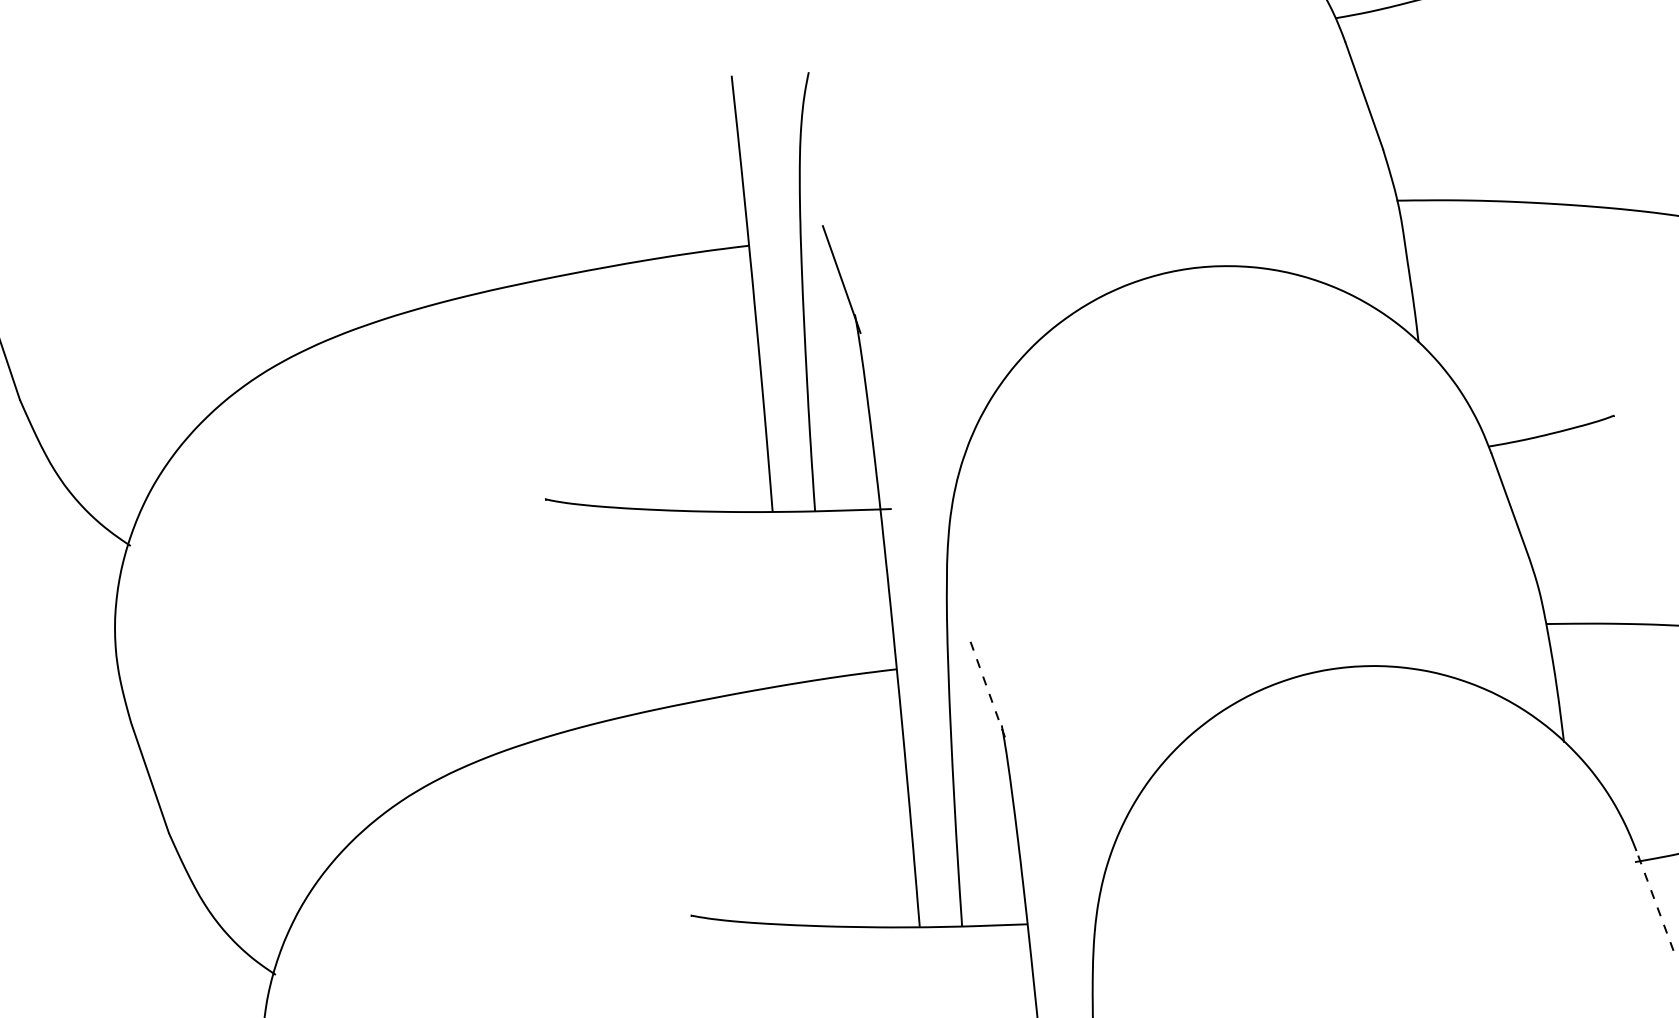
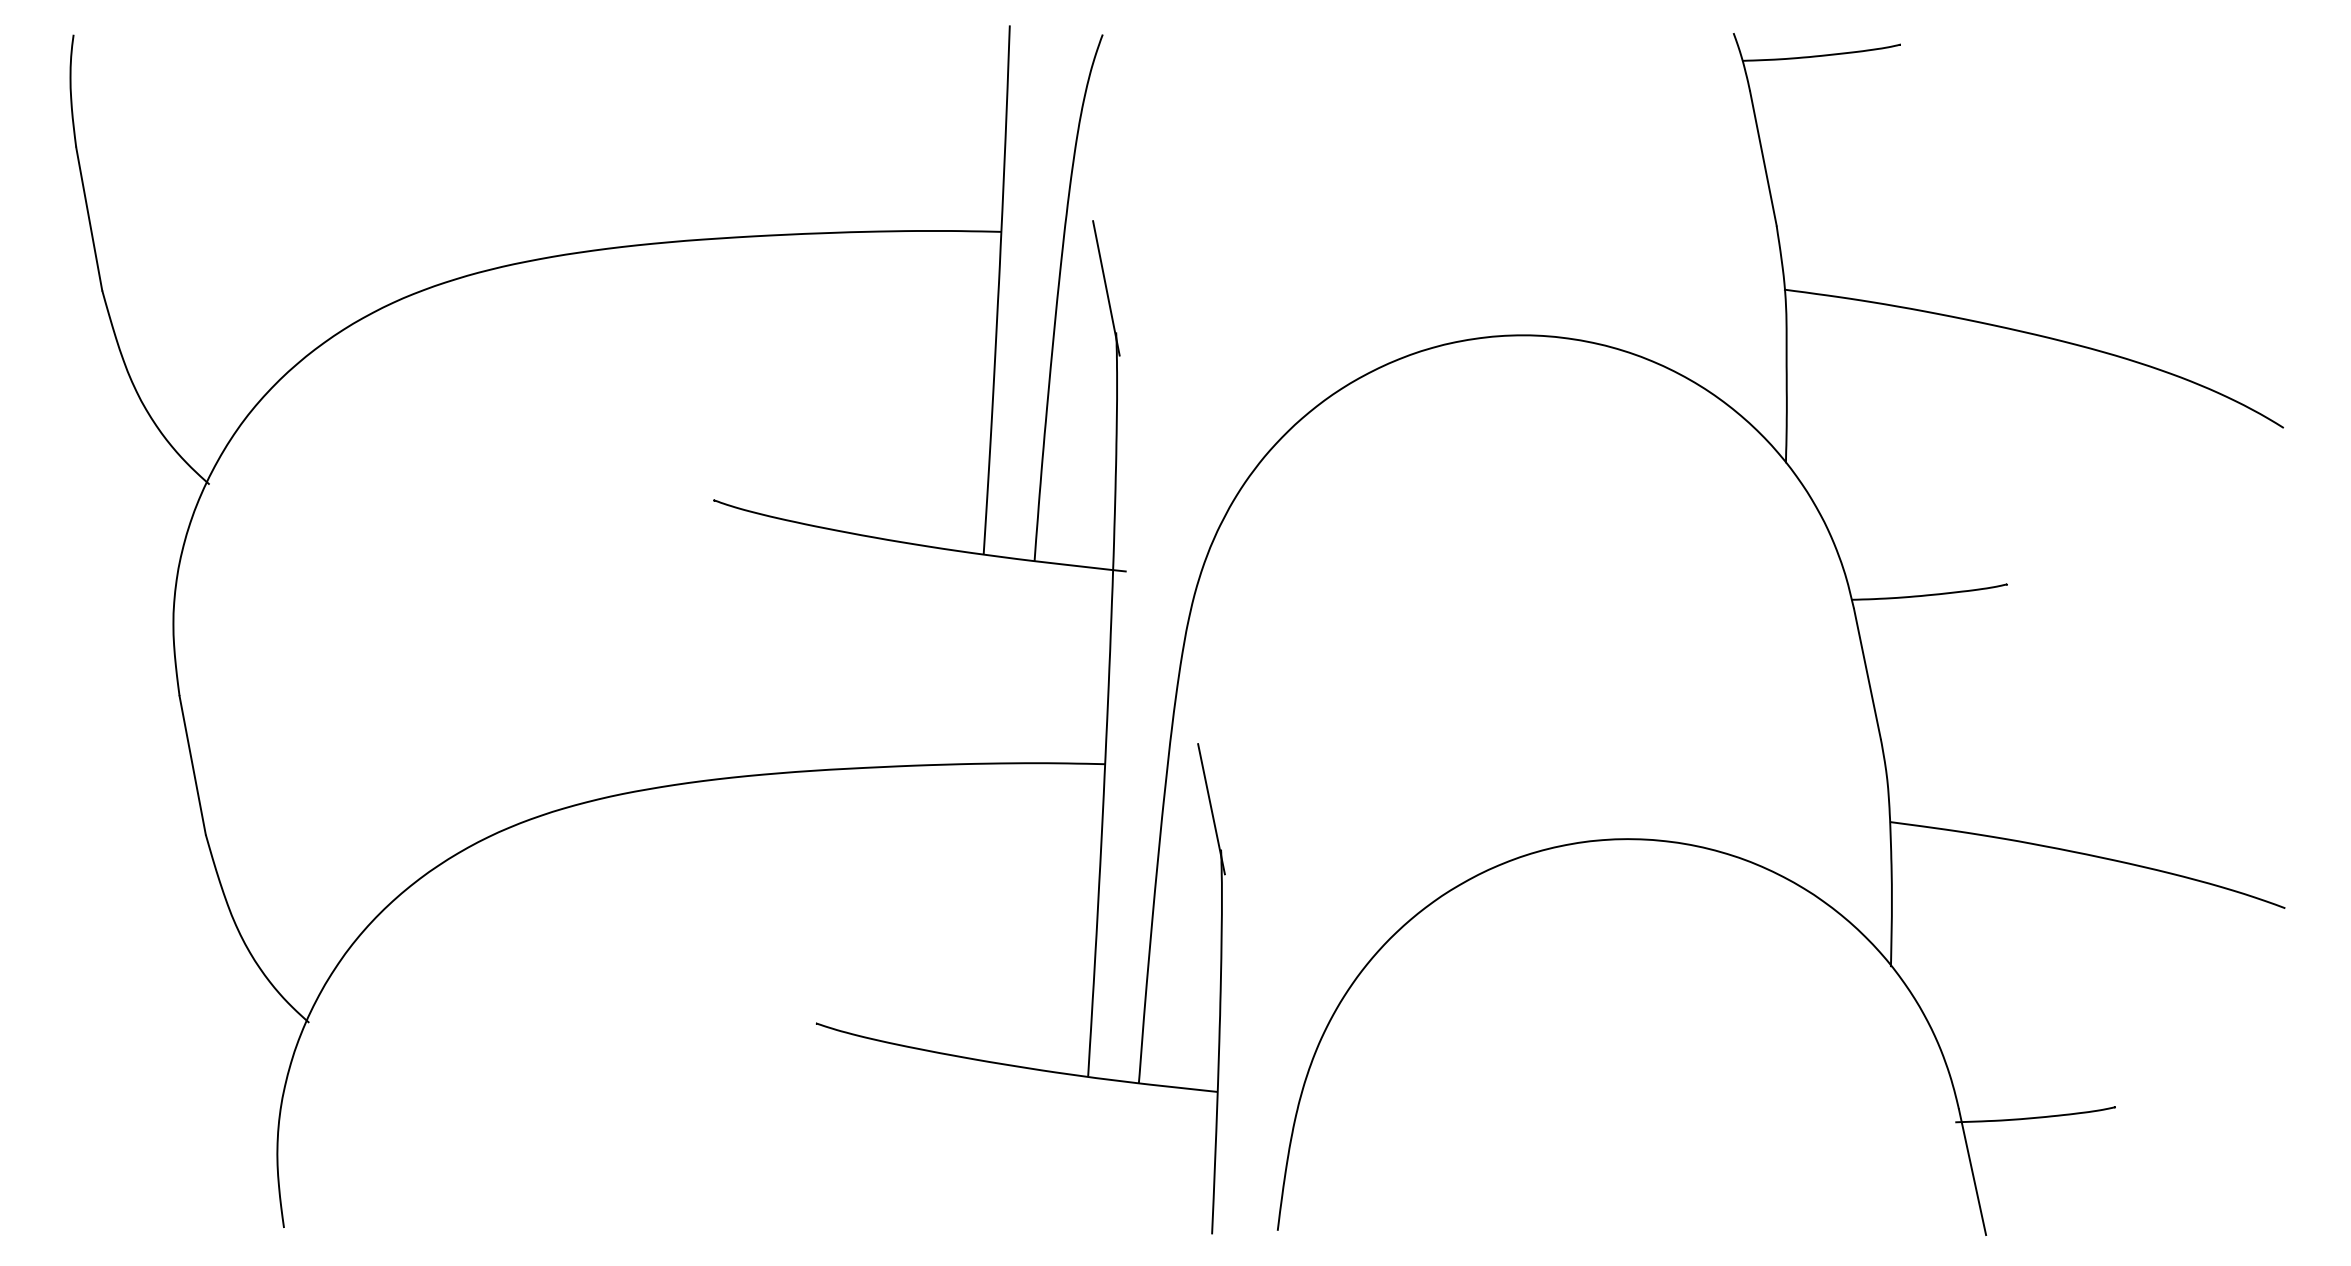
line: (989, 693) -> (1211, 809), dashed -> solid
line: (1654, 900) -> (1972, 1171), dashed -> solid

